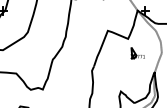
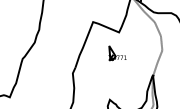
part: (137, 53) -> (117, 53), moved

